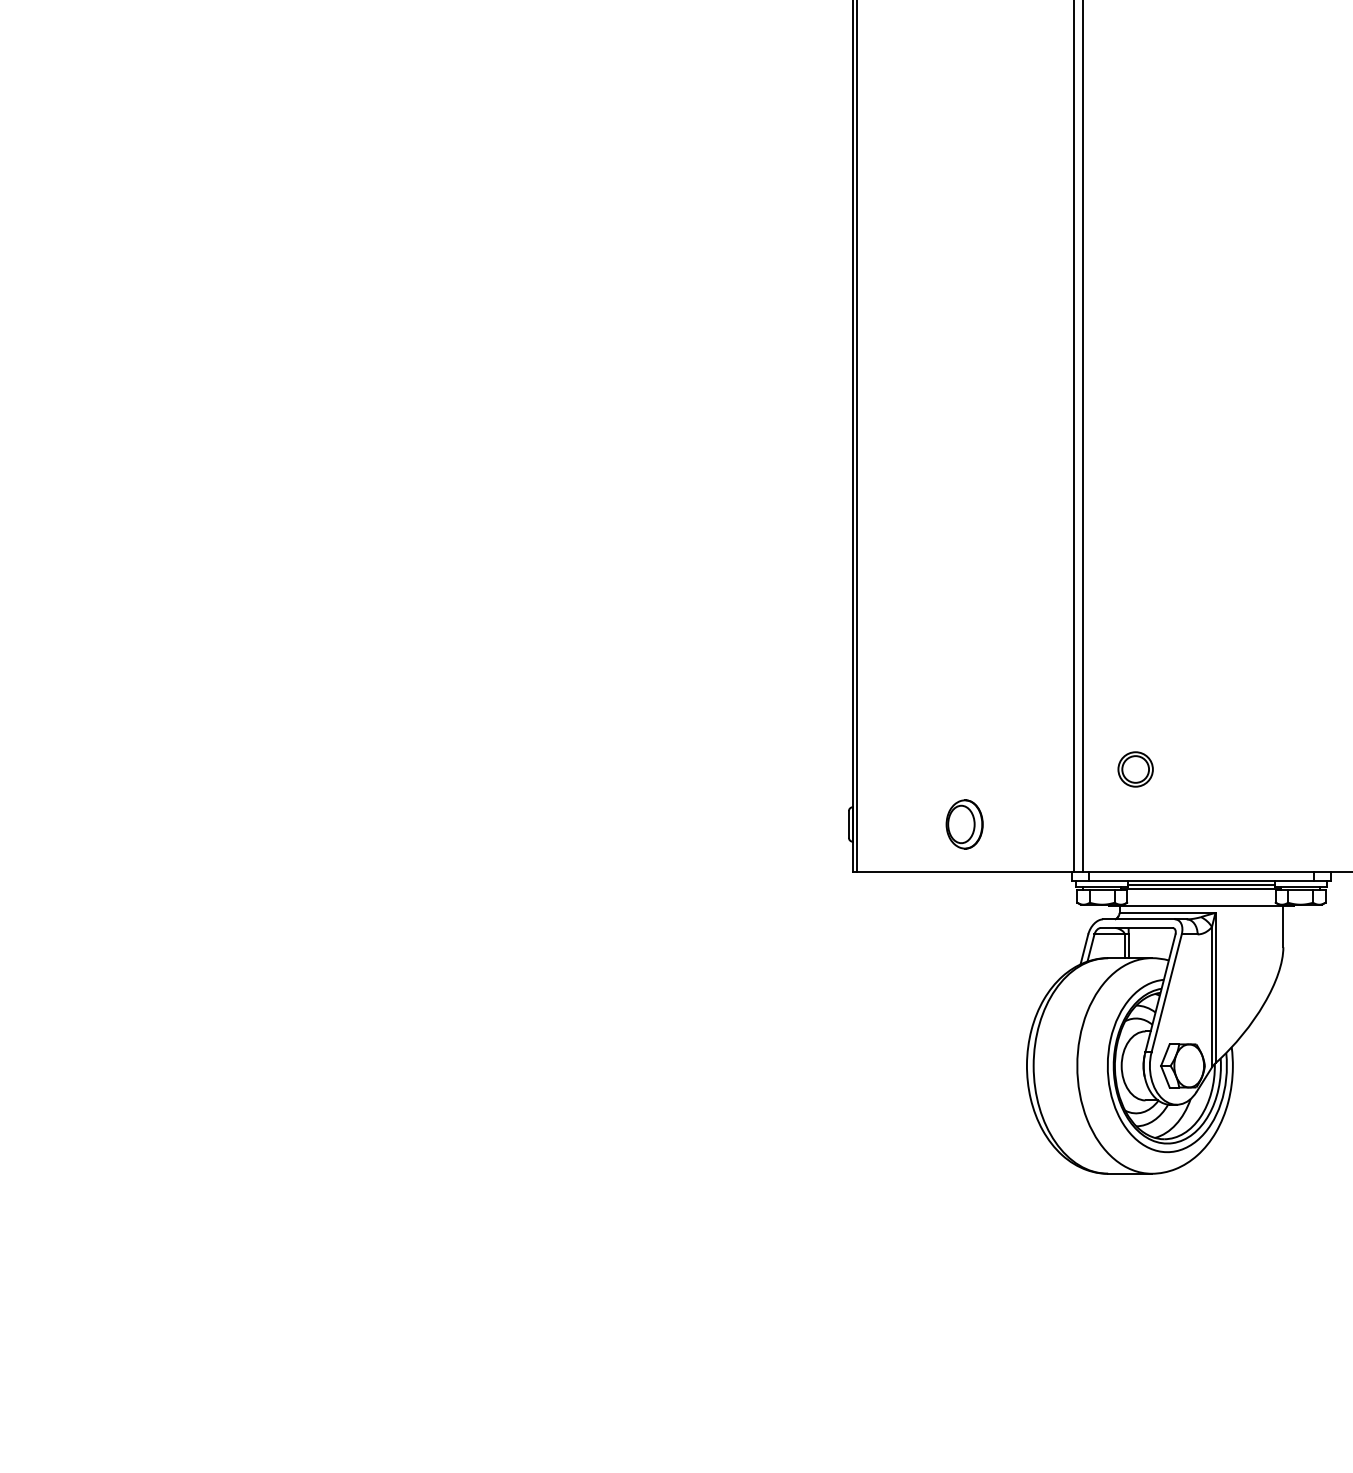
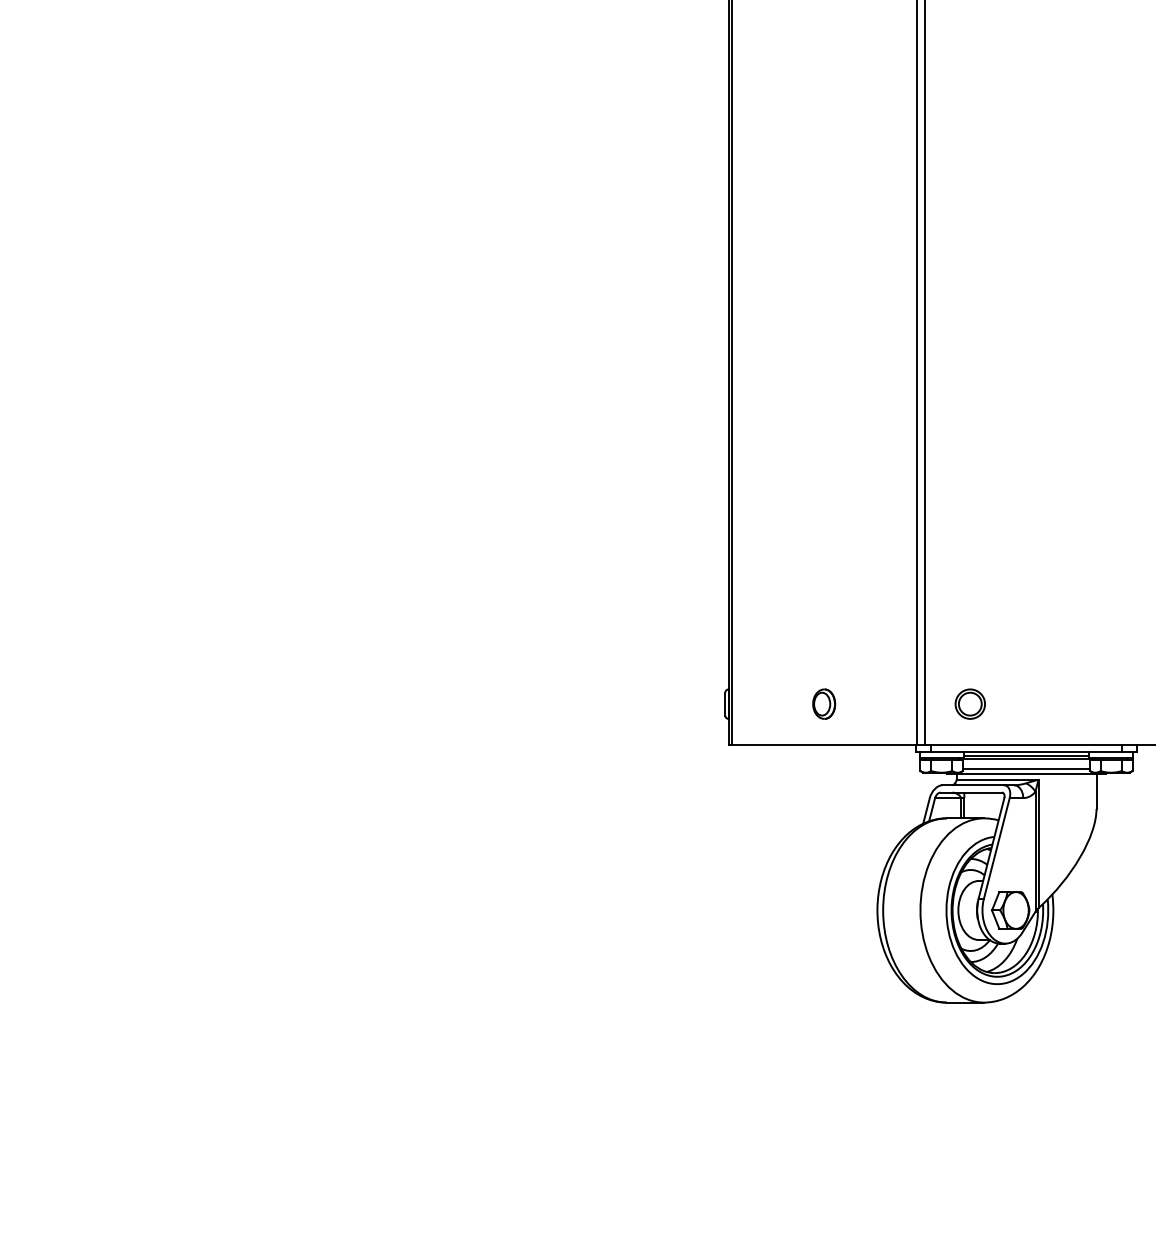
part: (1135, 769) -> (970, 704), moved
part: (964, 824) -> (824, 704), size x0.71
line: (1201, 899) -> (1026, 768), added

